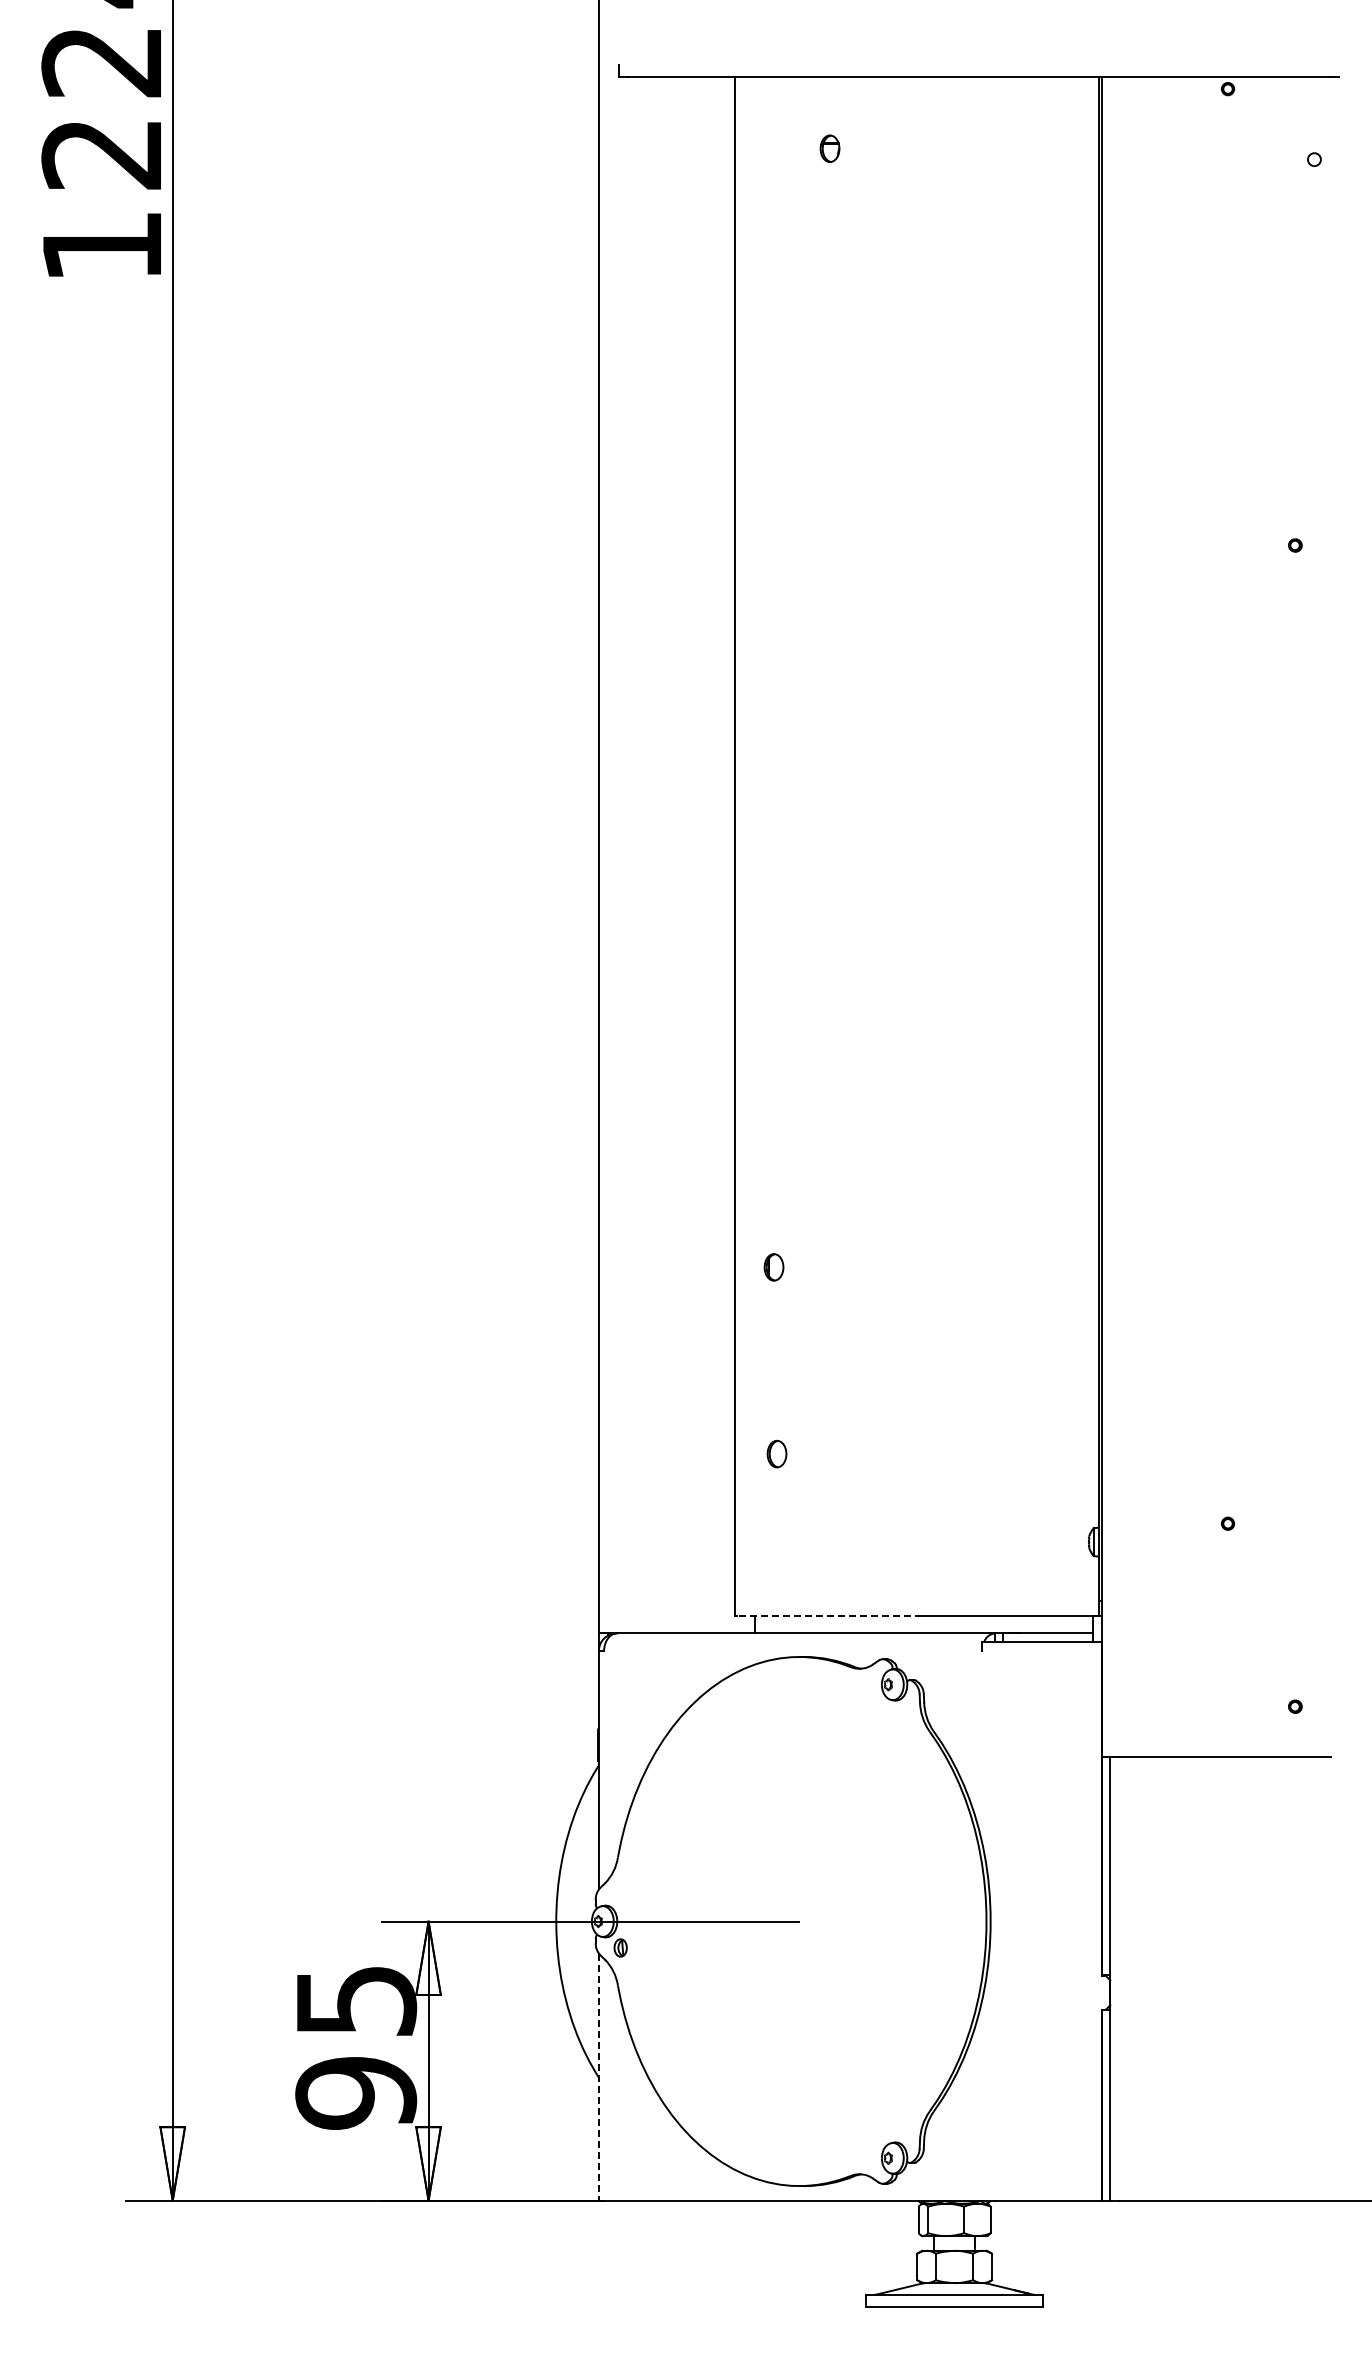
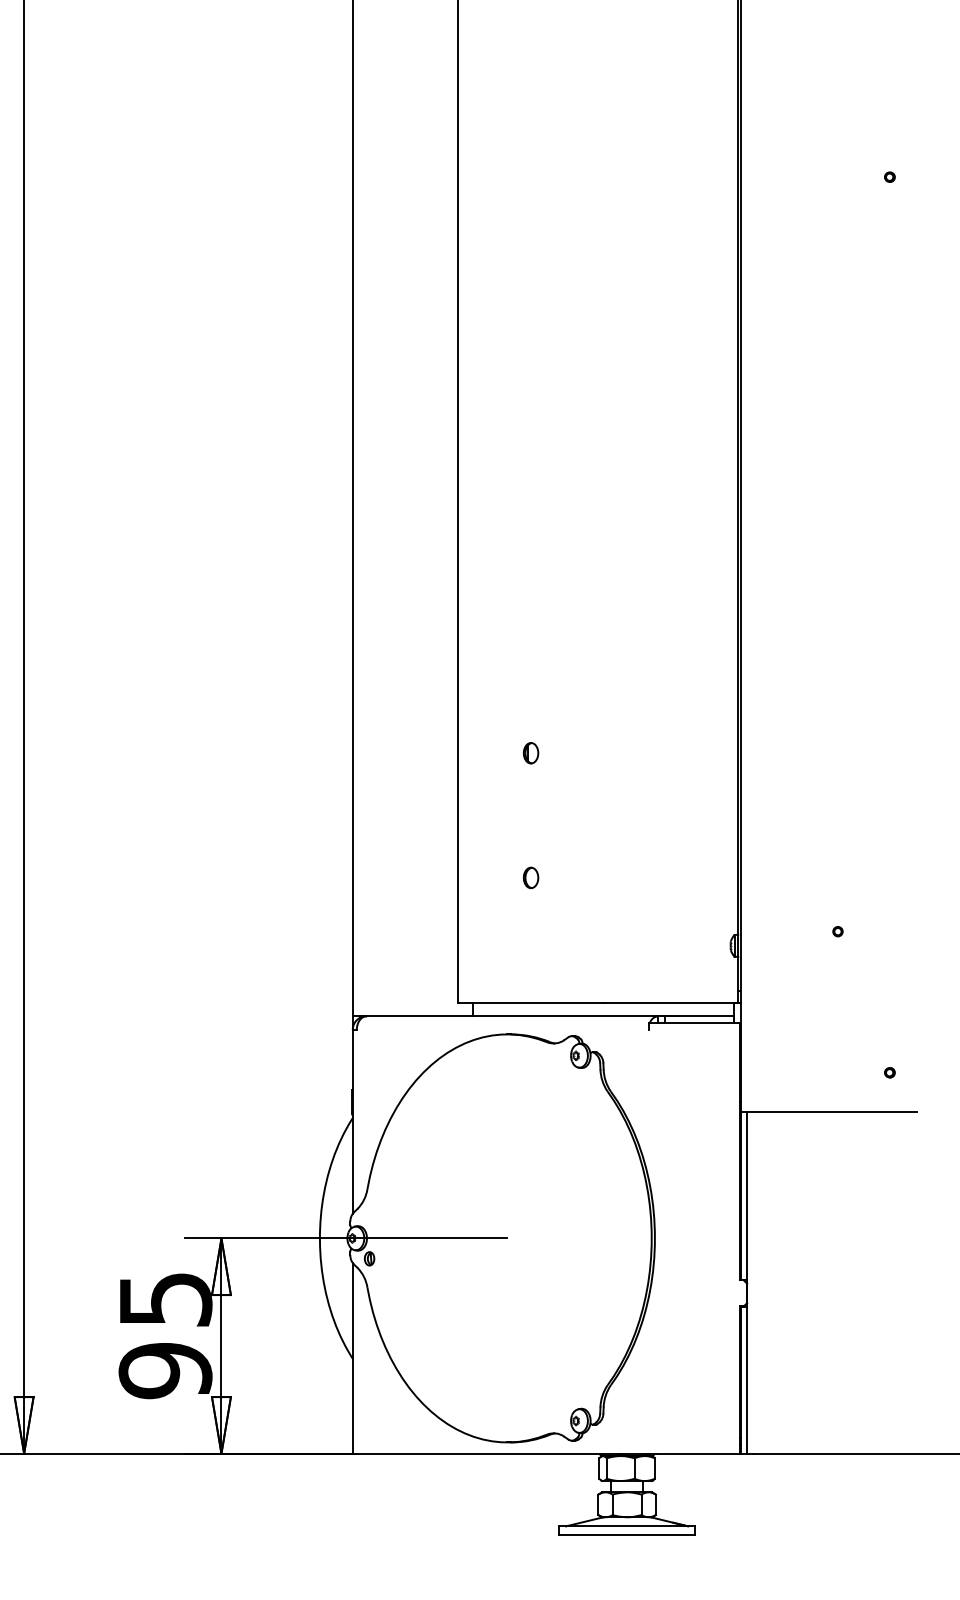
part: (773, 1267) -> (530, 753), moved
part: (776, 1453) -> (530, 877), moved
line: (829, 1615) -> (530, 1002), dashed -> solid
line: (598, 2077) -> (352, 1358), dashed -> solid

